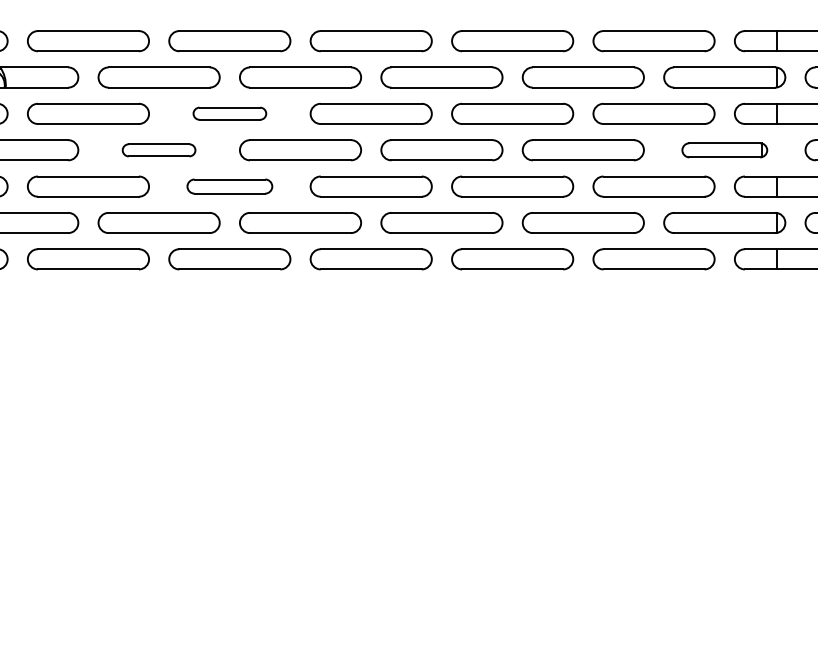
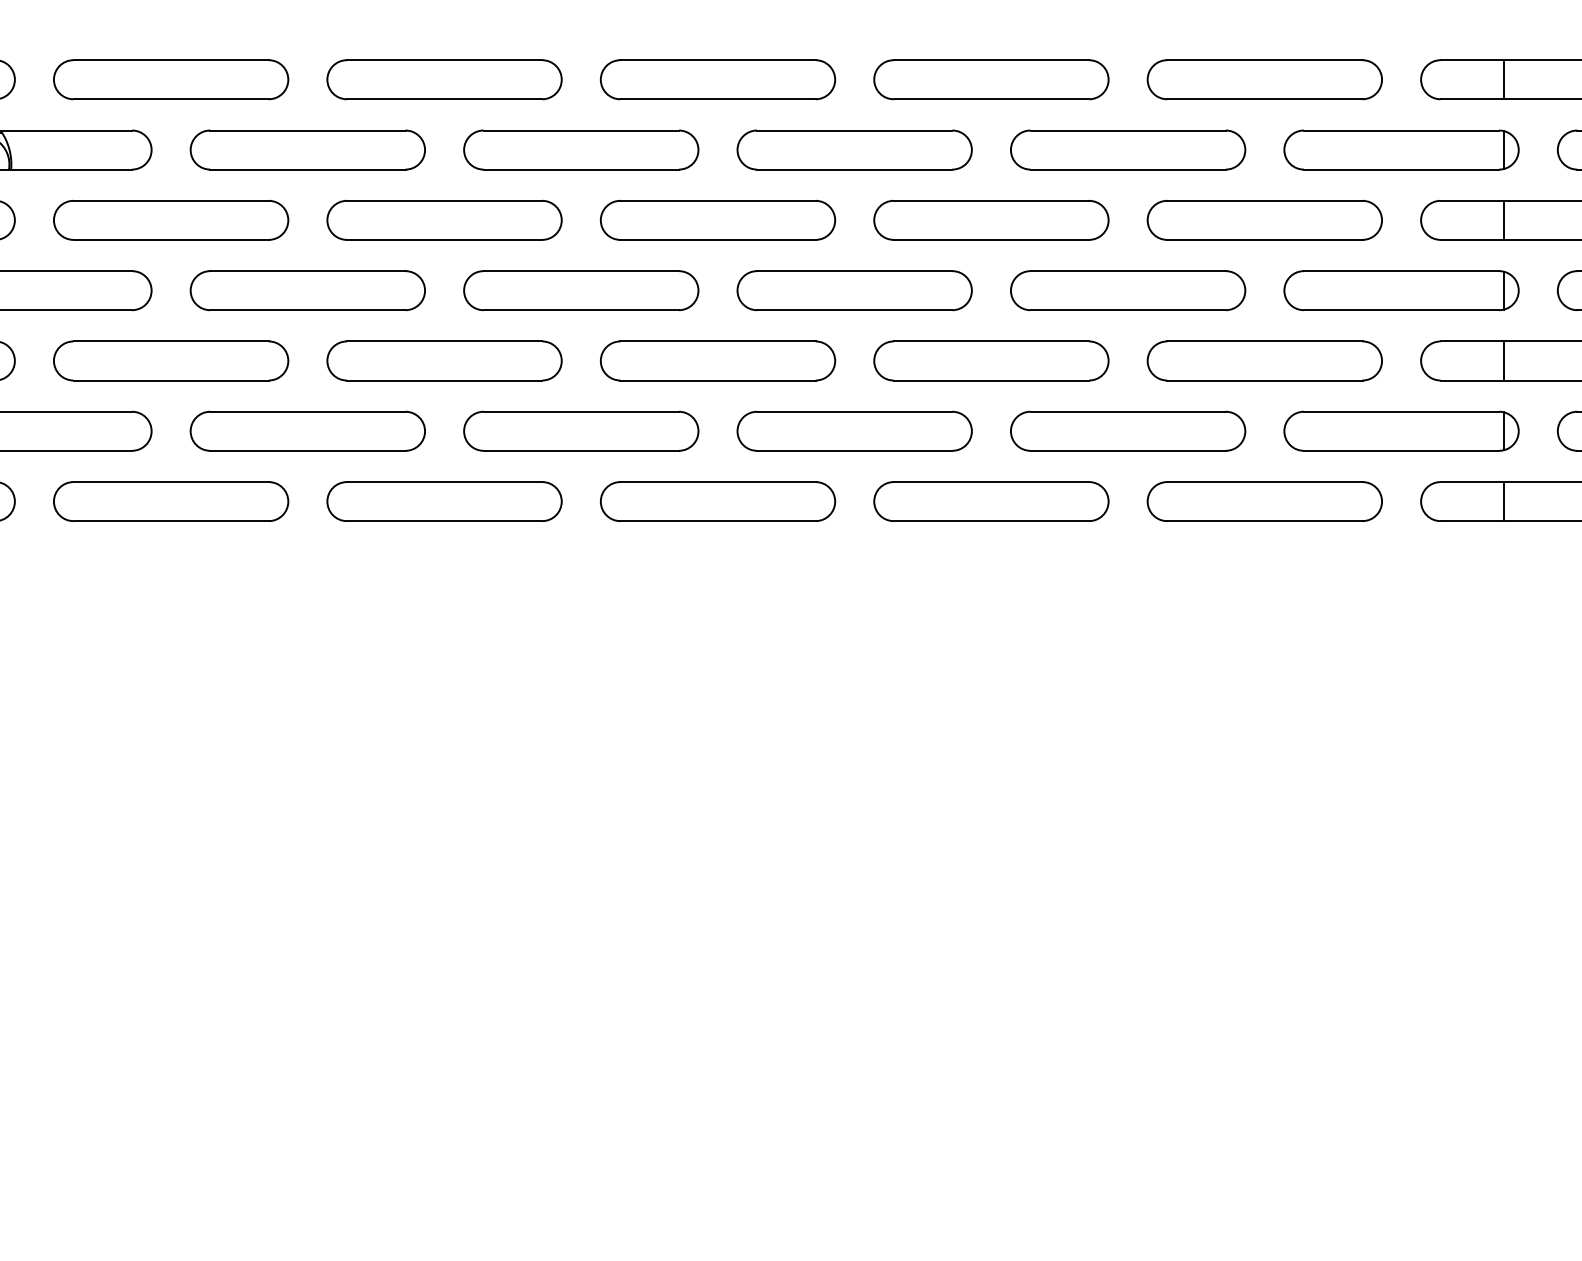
part: (229, 113) -> (443, 219), size x1.67
part: (158, 150) -> (306, 291), size x1.67
part: (724, 150) -> (1401, 291), size x1.43
part: (229, 186) -> (443, 360), size x1.43

